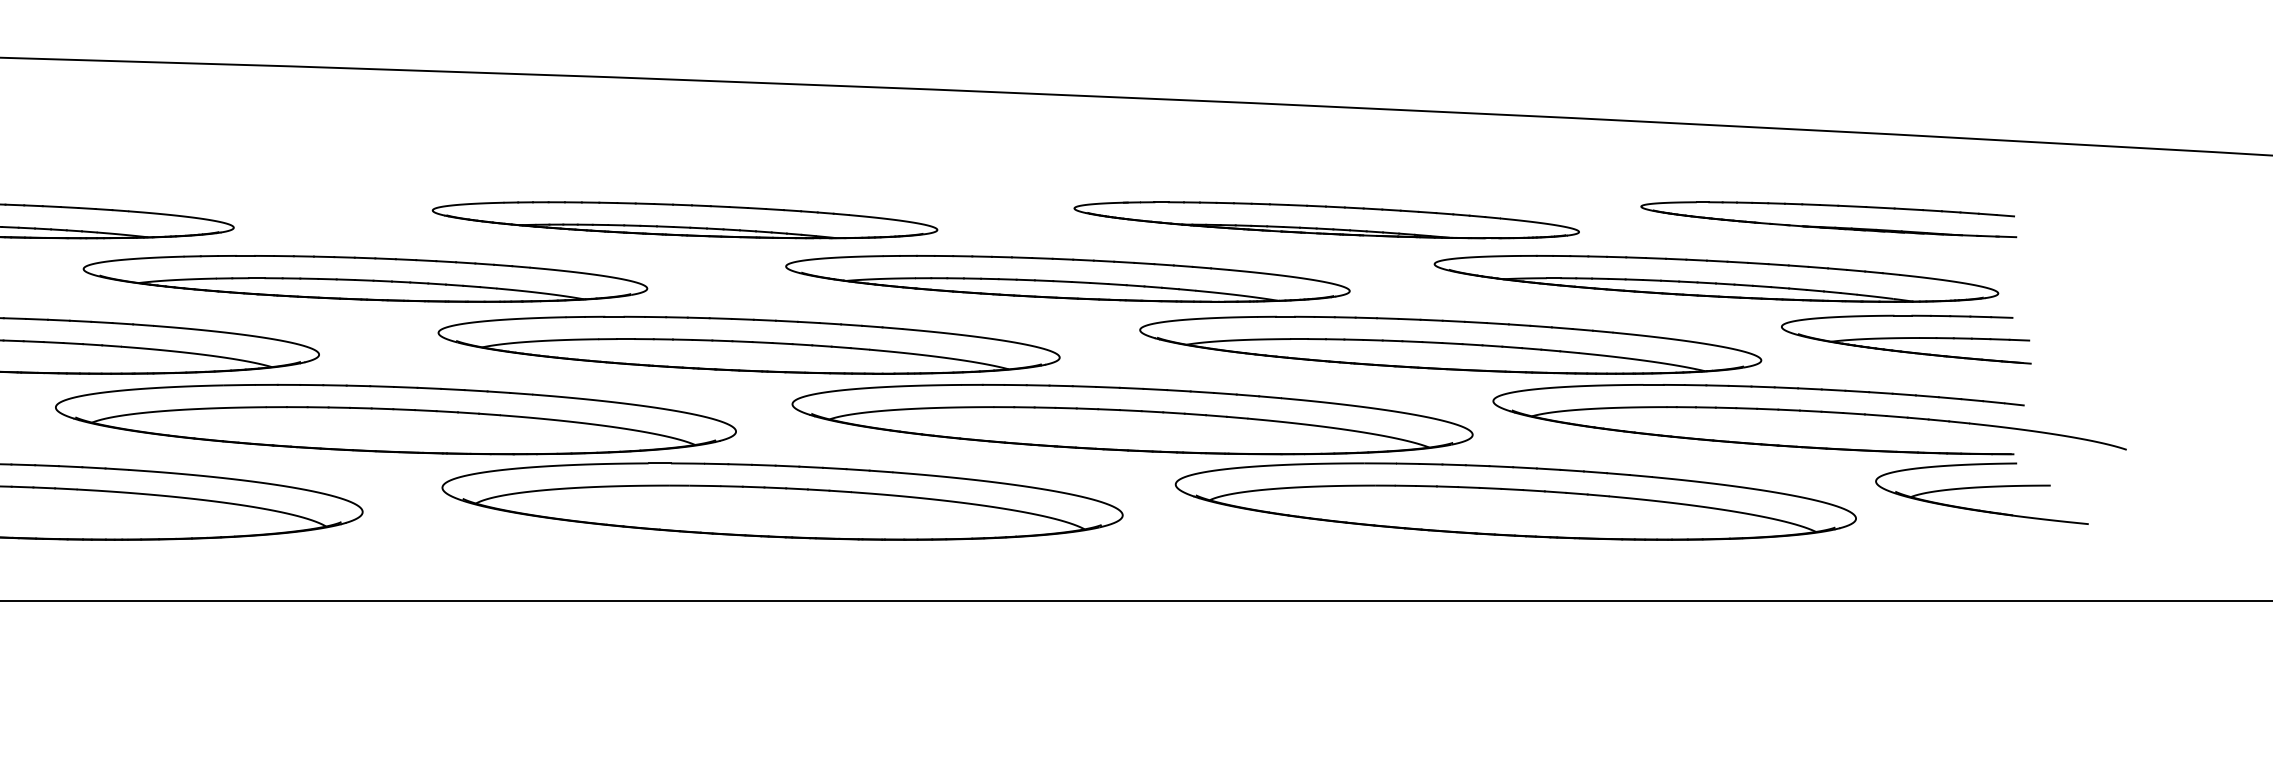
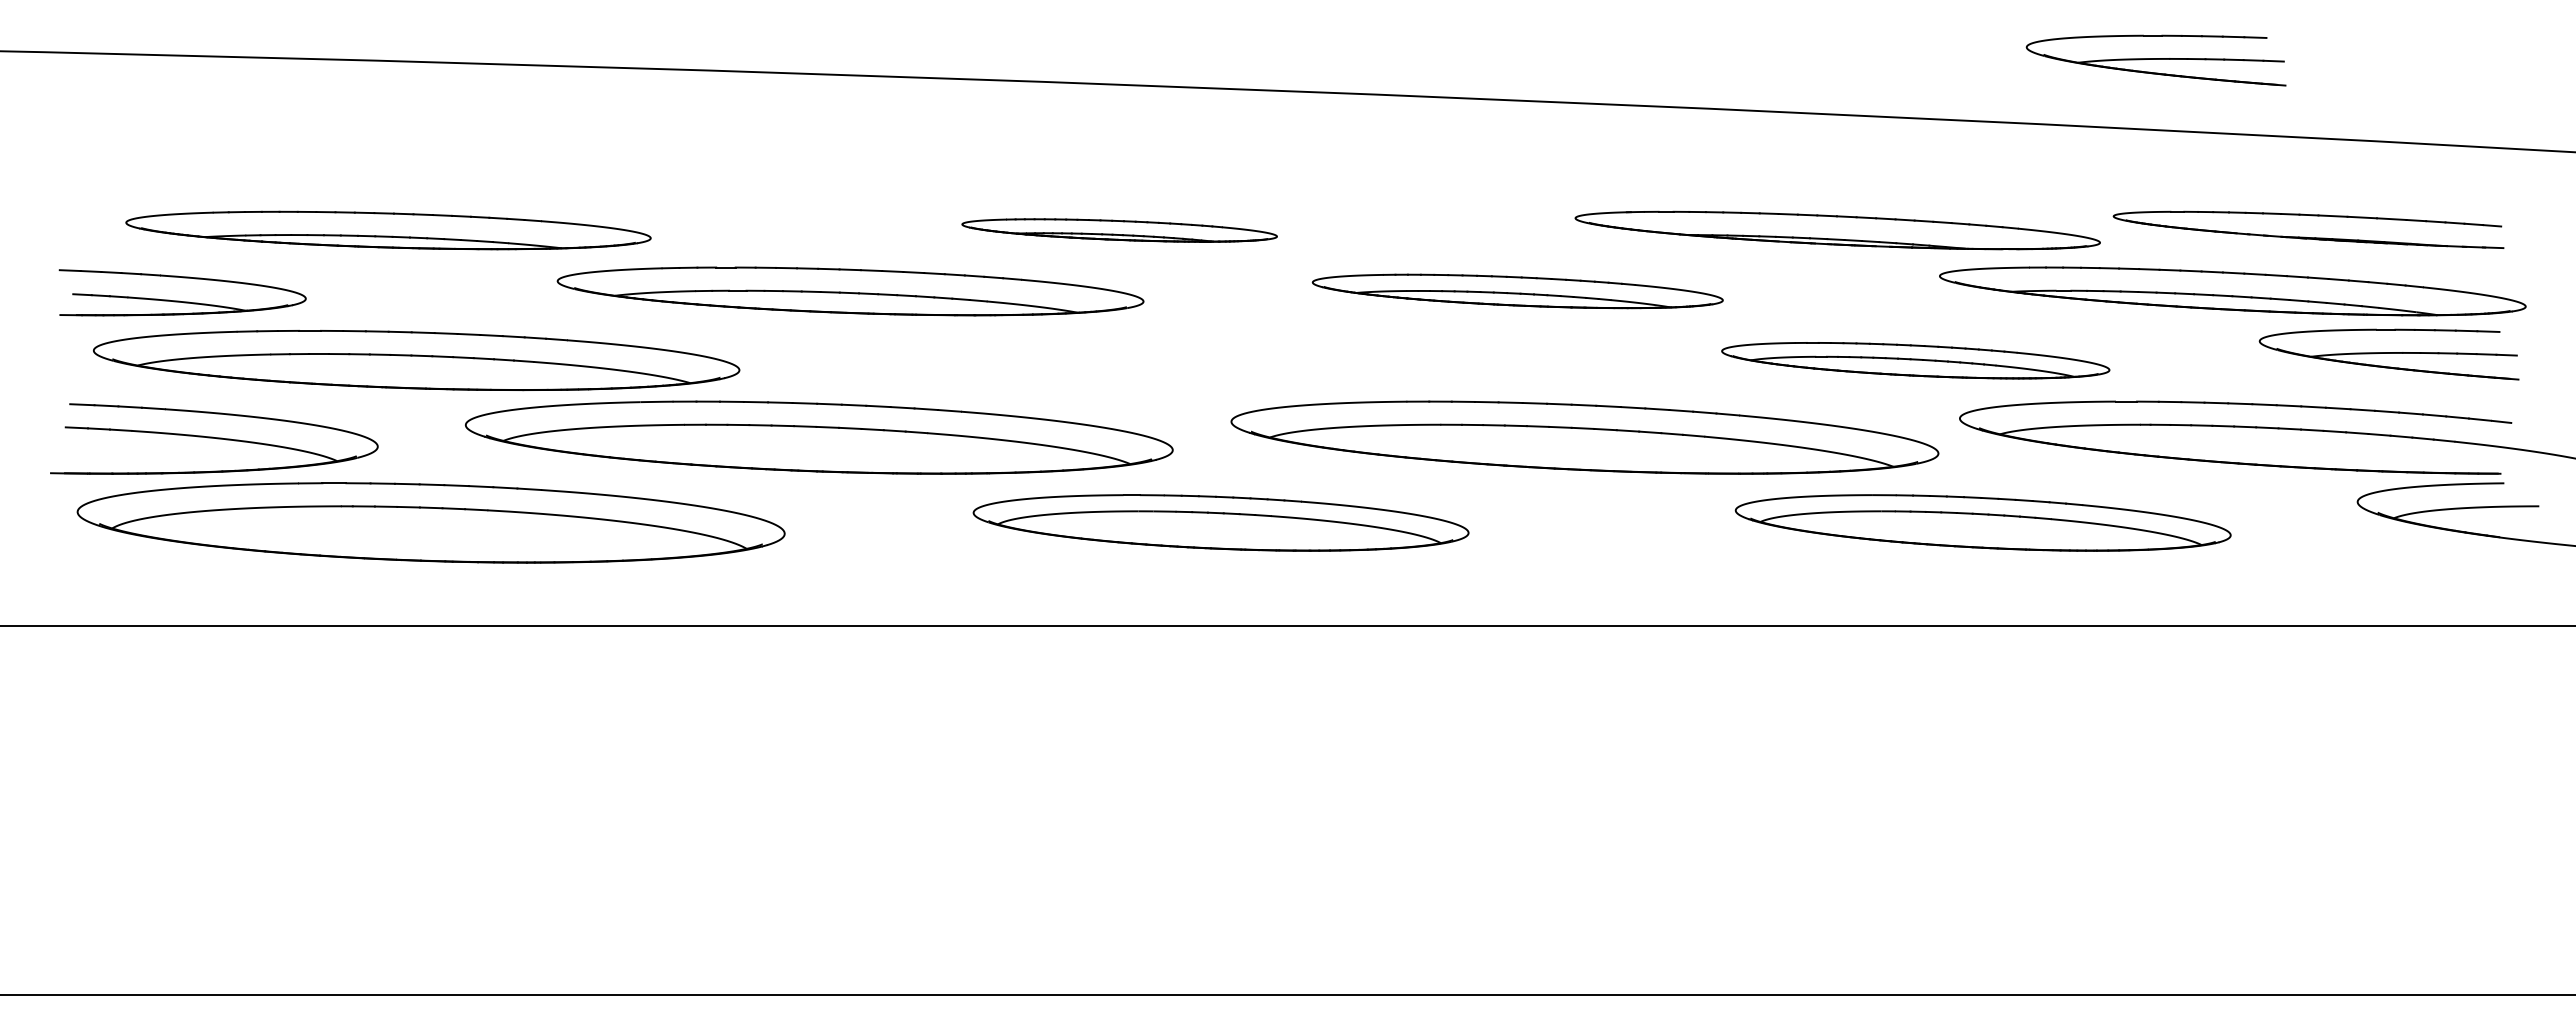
part: (1681, 56) -> (2155, 60), added
part: (684, 220) -> (1119, 230), size x0.6
part: (1326, 220) -> (1837, 230), moved
part: (365, 278) -> (850, 291), moved
part: (1067, 278) -> (1517, 291), size x0.7
part: (1716, 278) -> (2232, 291), moved
part: (749, 345) -> (1186, 360), removed
part: (1450, 345) -> (1915, 360), size x0.6
part: (781, 501) -> (1220, 522), size x0.7
part: (1515, 501) -> (1982, 522), size x0.7

